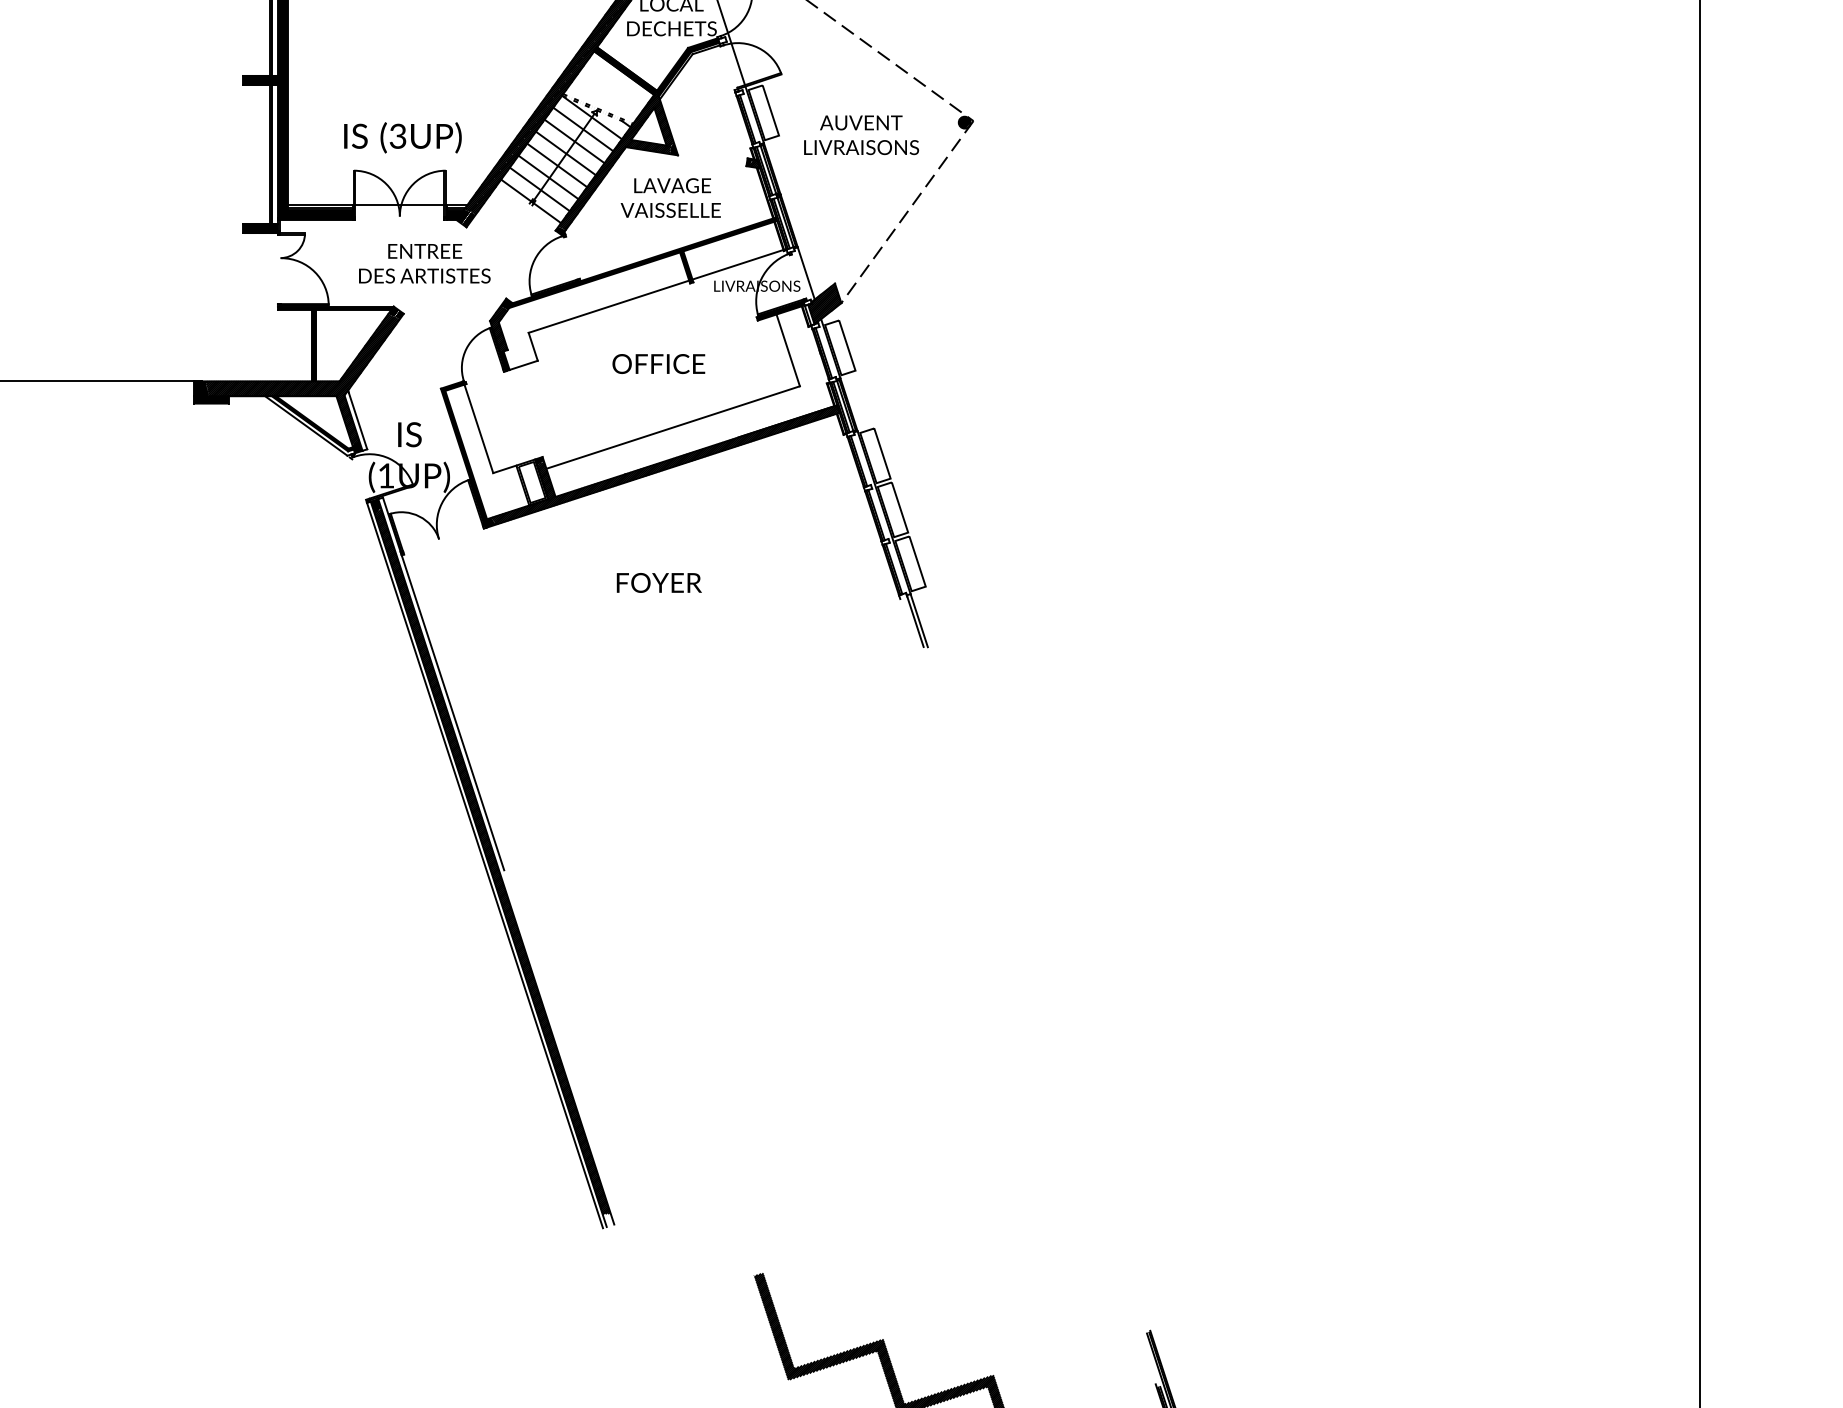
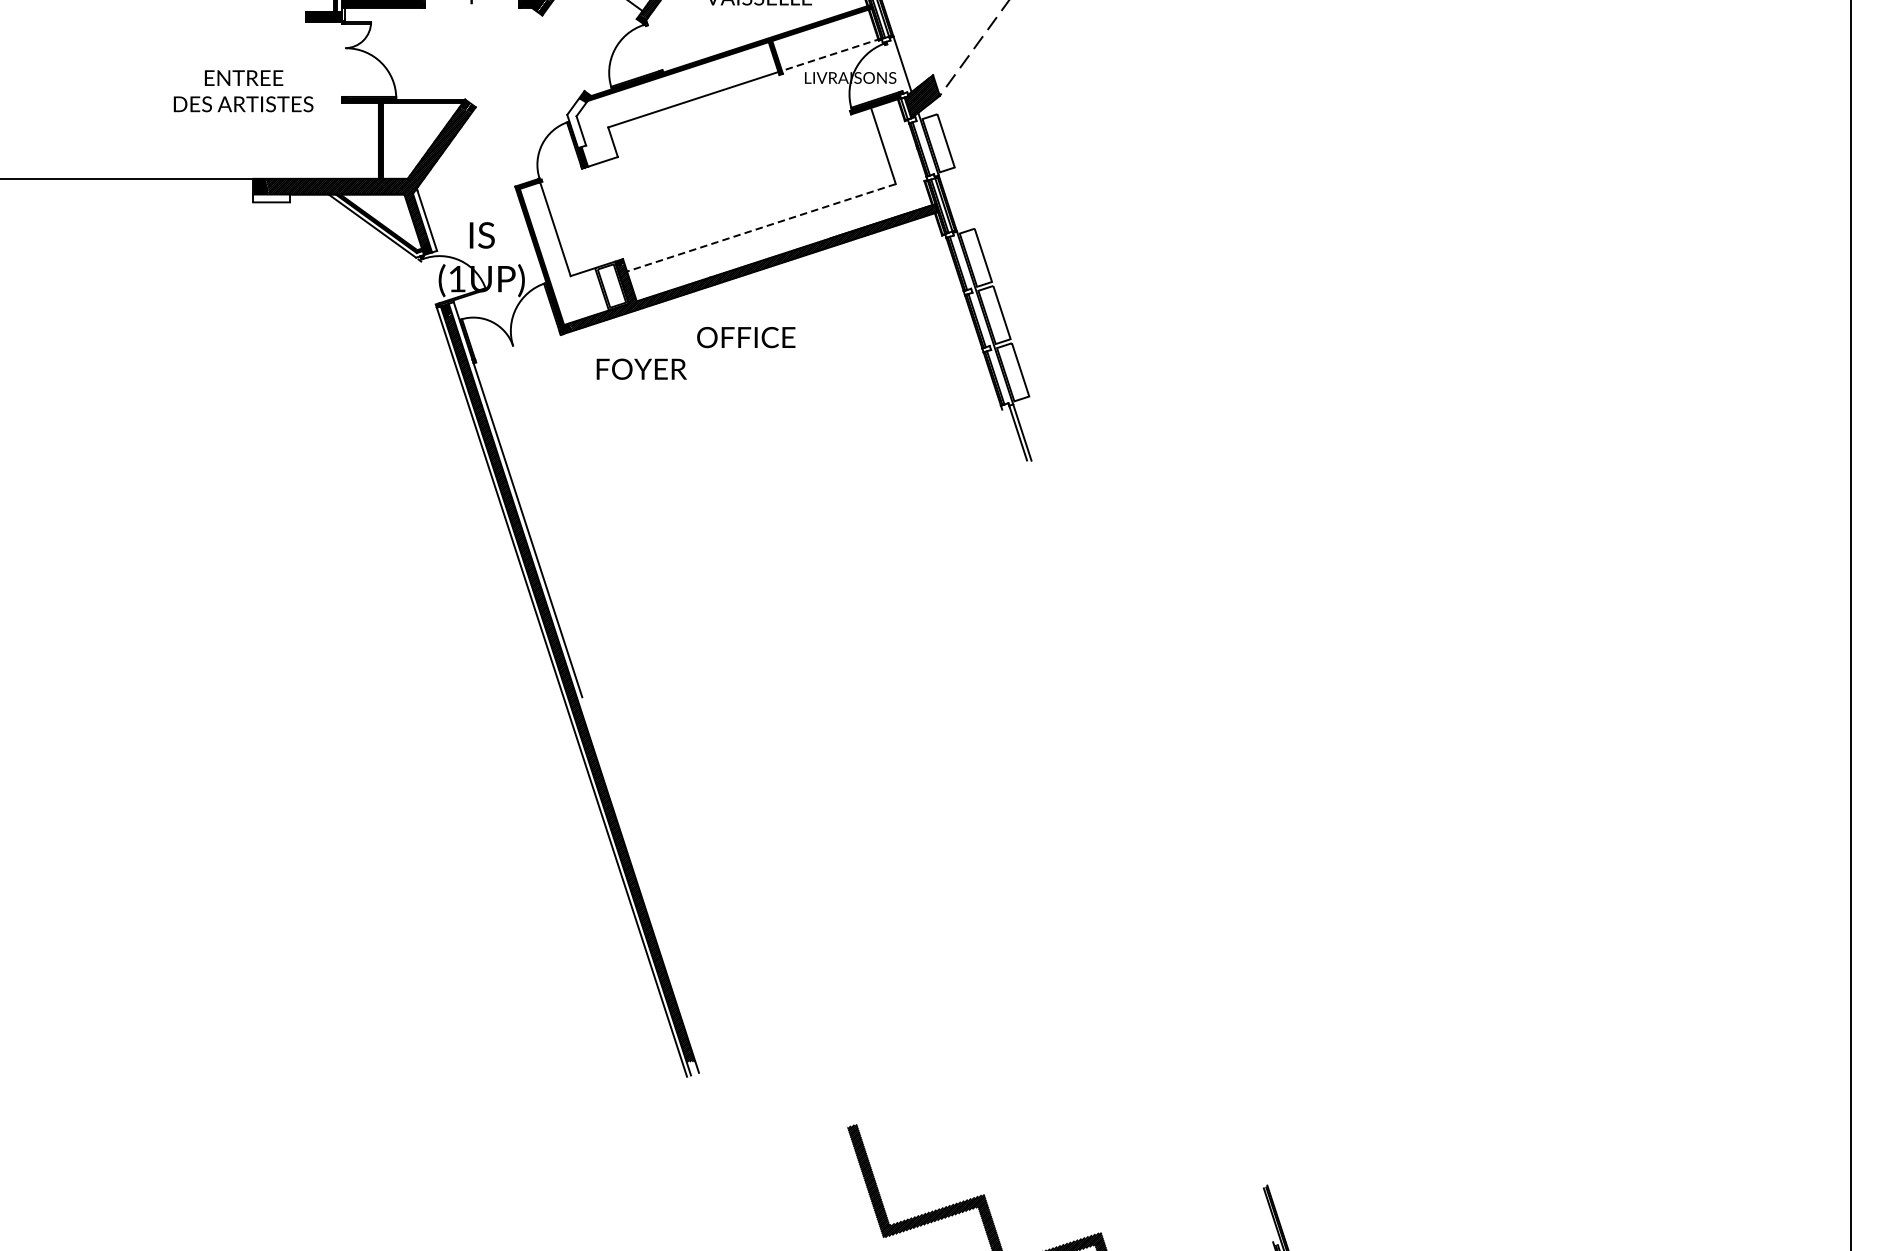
text: (424, 263) -> (243, 90), moved
line: (738, 264) -> (830, 54), solid -> dashed
hatch: (498, 329) -> (576, 123), removed
text: (658, 363) -> (745, 336), moved
hatch: (210, 399) -> (270, 198), removed
line: (672, 427) -> (760, 227), solid -> dashed
text: (658, 582) -> (640, 368), moved

